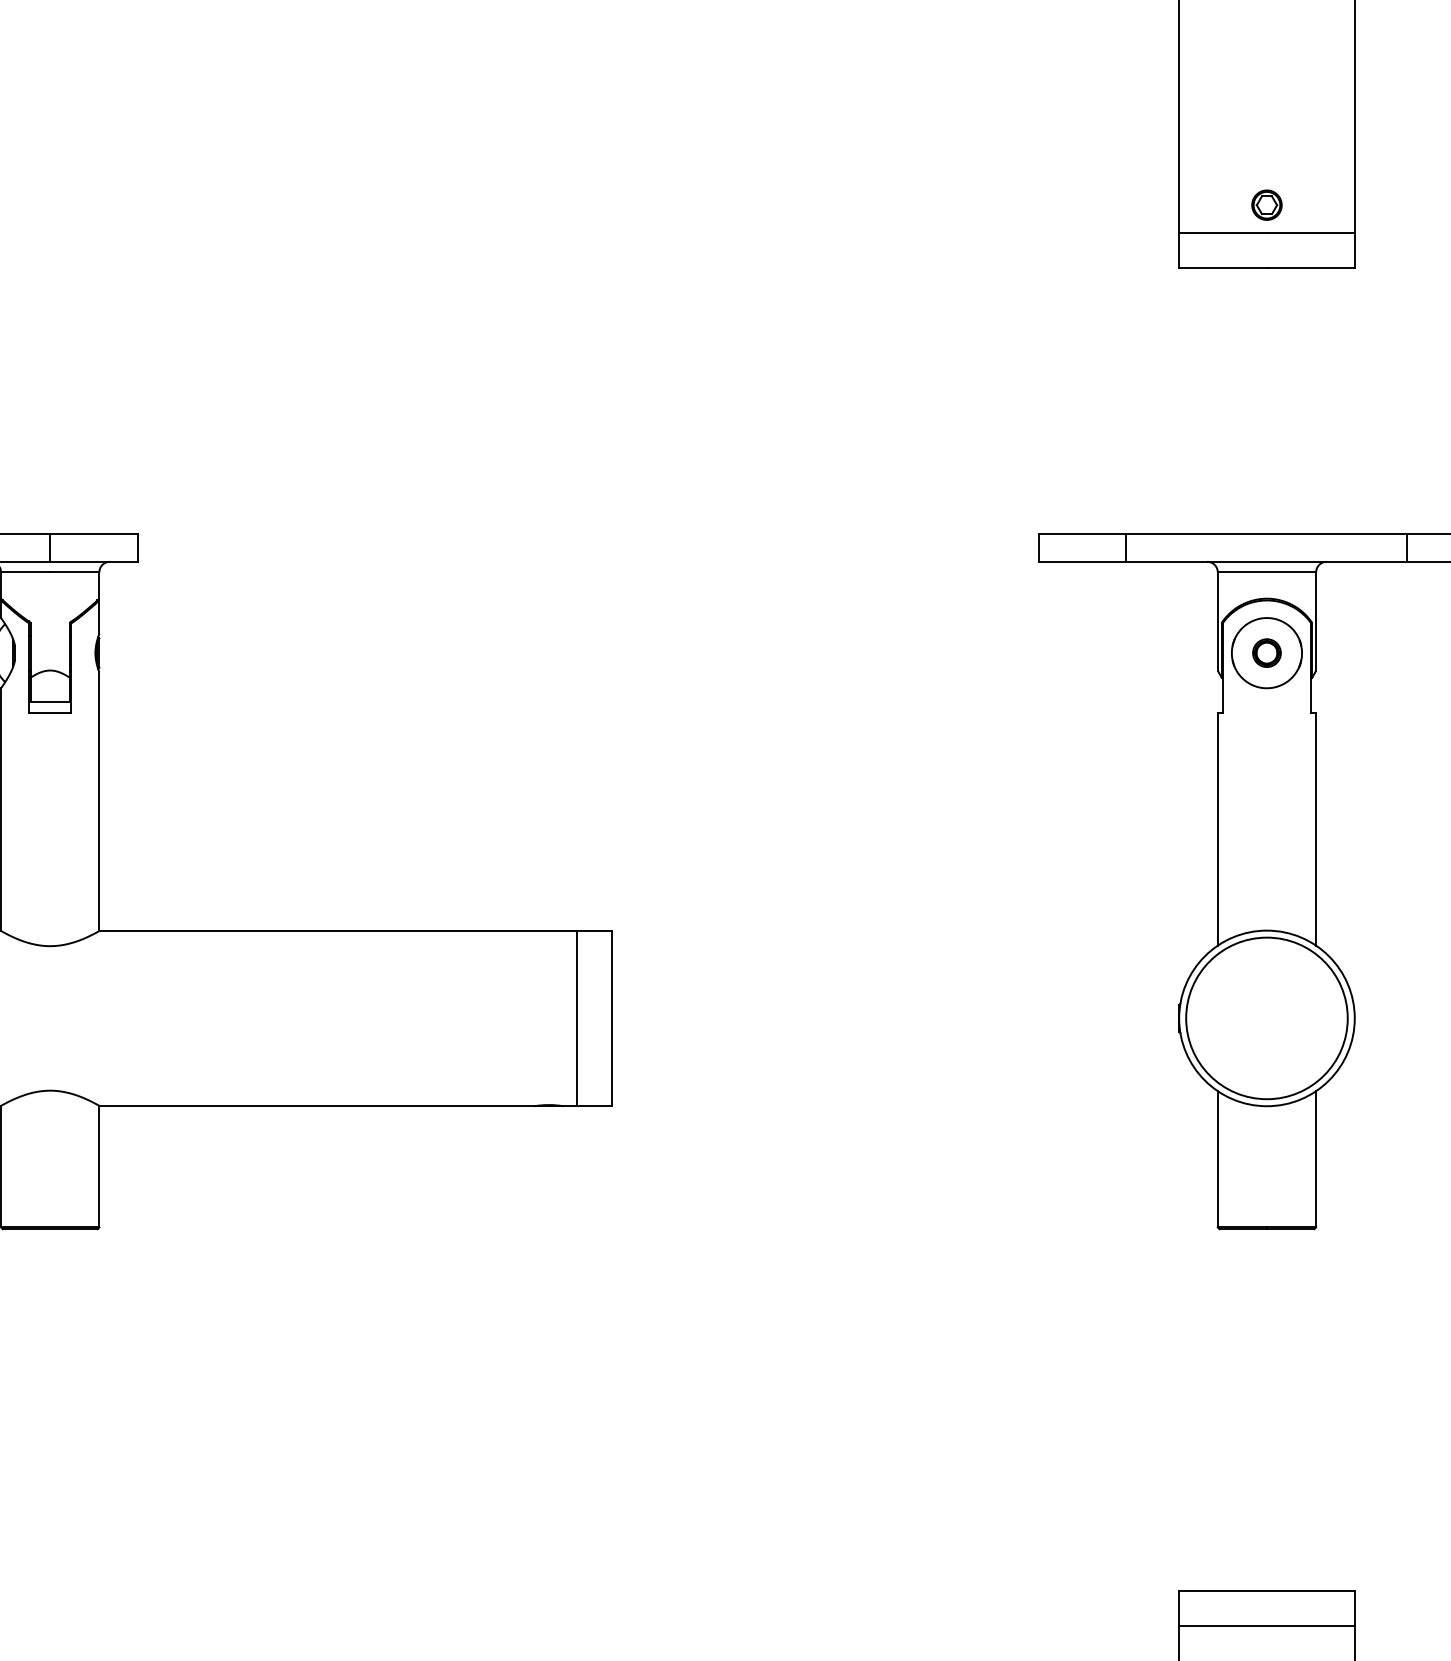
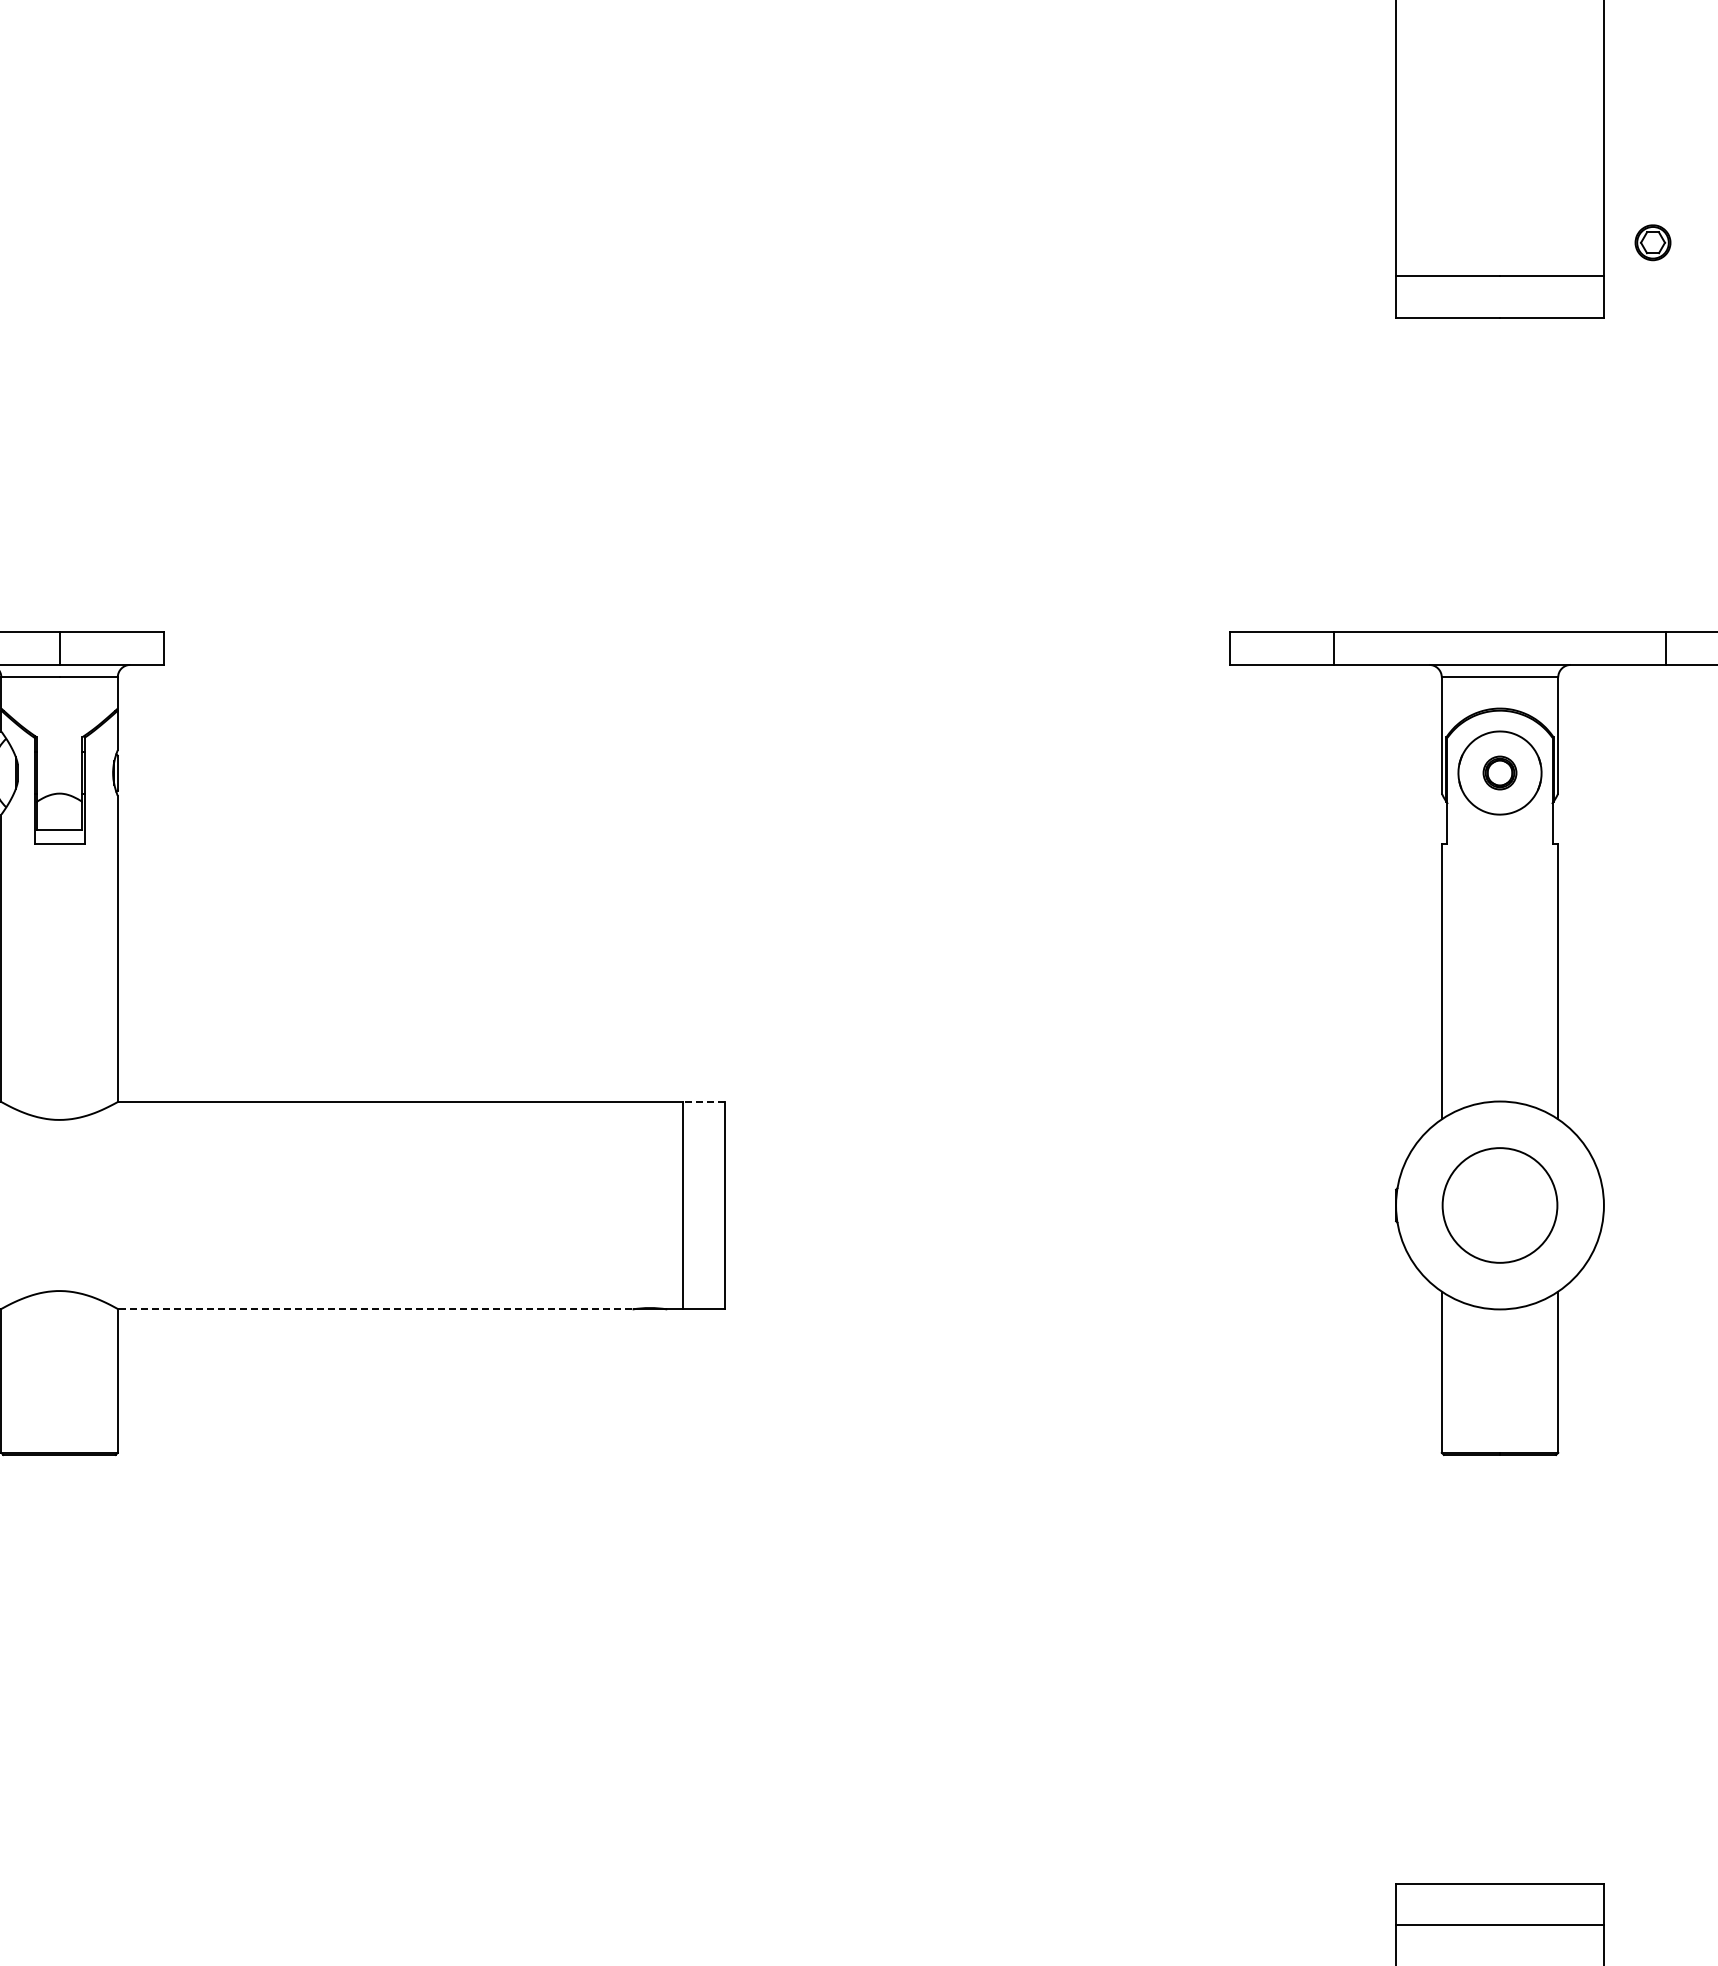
part: (1266, 204) -> (1652, 242), moved
line: (594, 930) -> (704, 1101), solid -> dashed
circle: (1266, 1018) -> (1499, 1205), size x0.6
line: (317, 1106) -> (375, 1309), solid -> dashed

